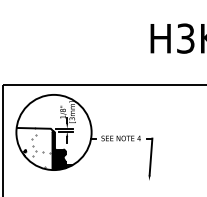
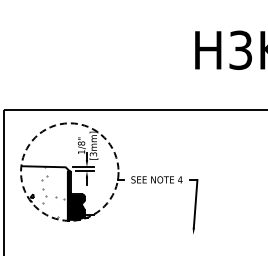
circle: (53, 132) -> (69, 171), solid -> dashed

